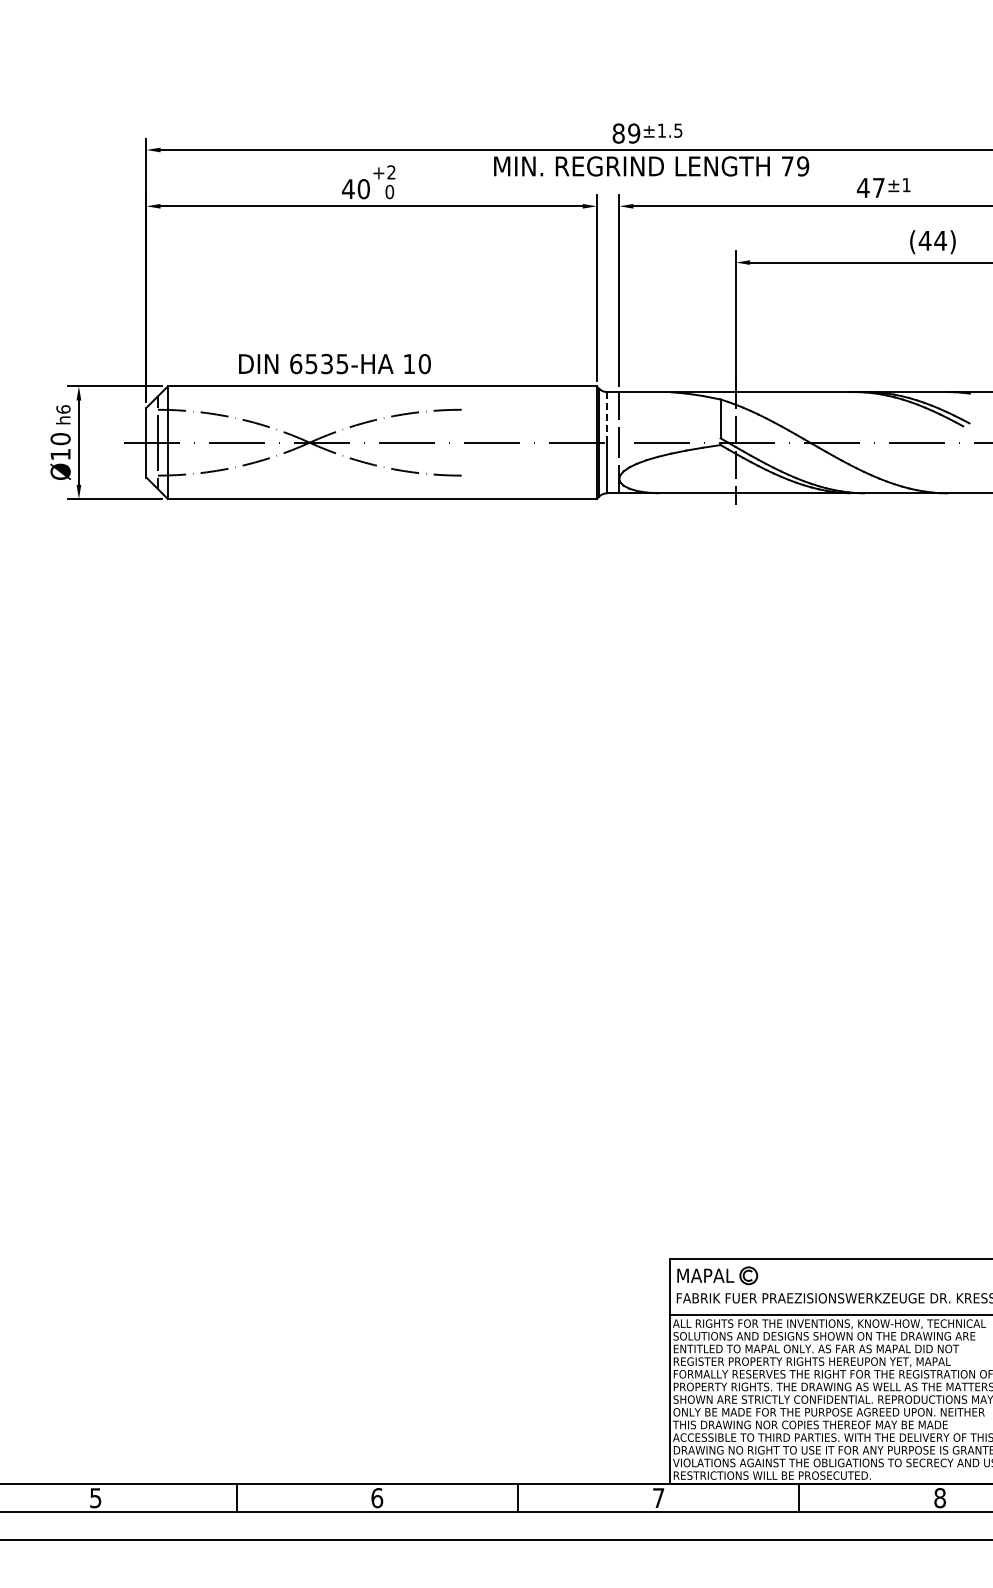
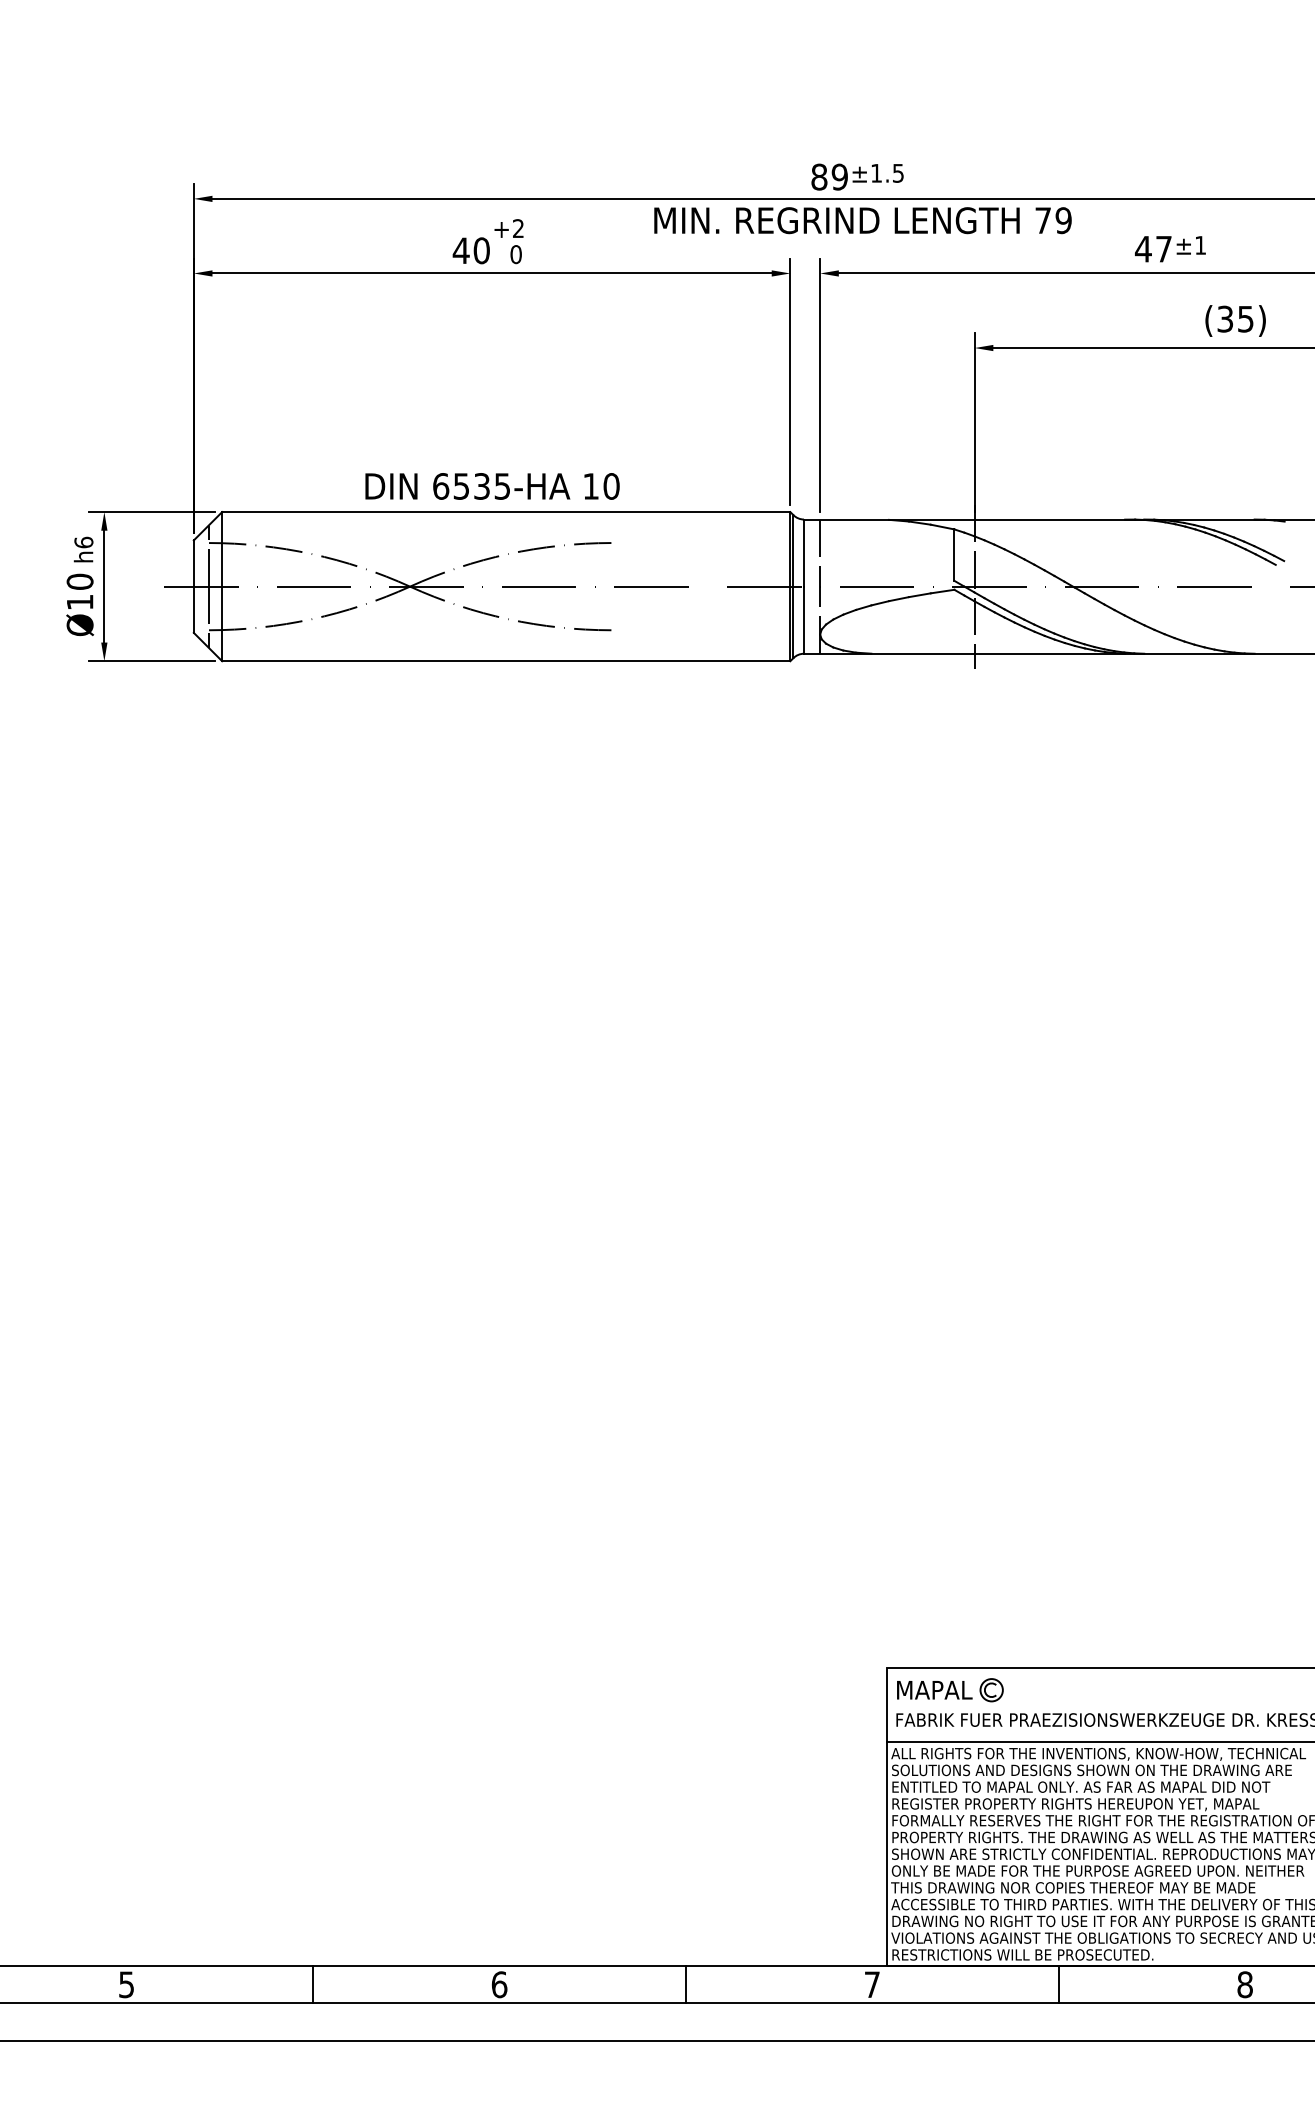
text: (932, 240) -> (1235, 318), (44) -> (35)
text: (334, 363) -> (491, 485), moved
line: (607, 417) -> (804, 553), dashed -> solid

